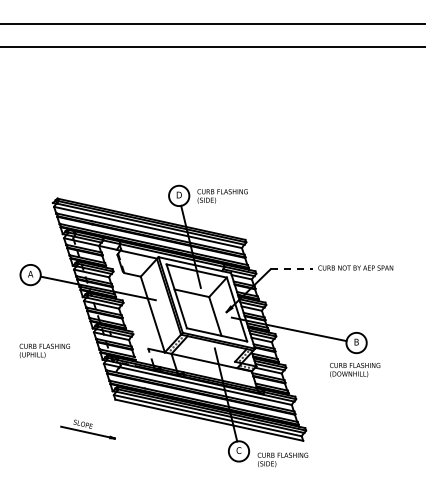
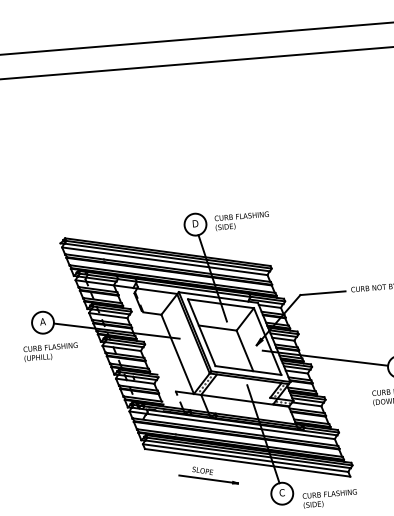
line: (291, 269) -> (322, 293), dashed -> solid
text: (44, 350) -> (50, 351), moved
part: (87, 429) -> (207, 476), moved

